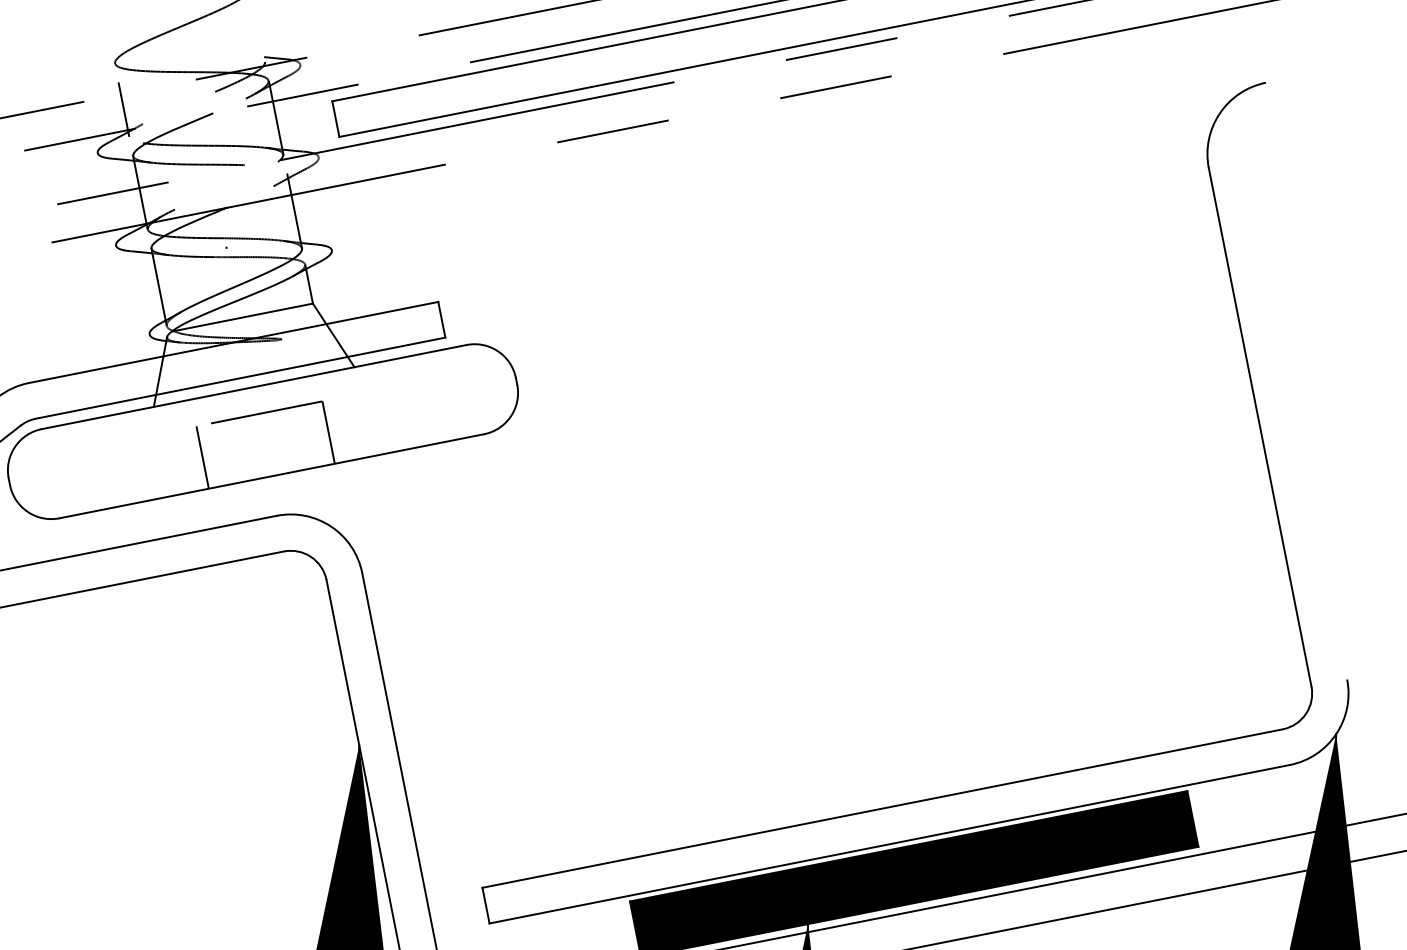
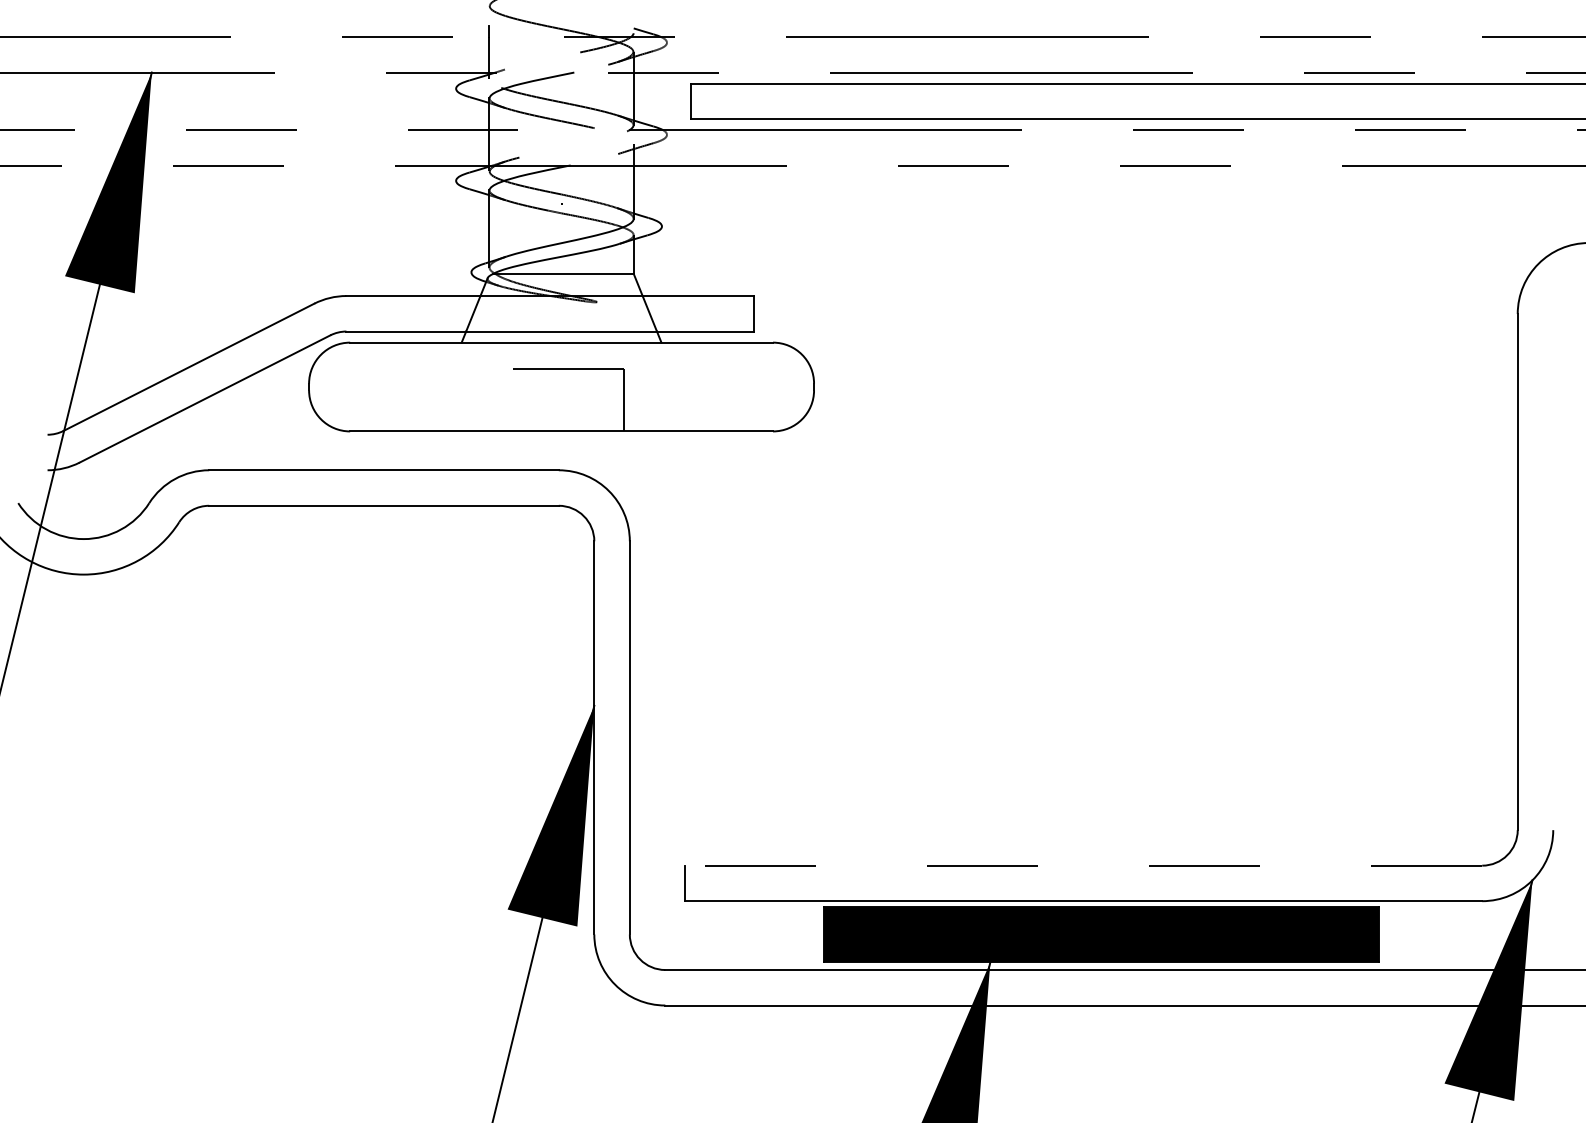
line: (202, 457) -> (498, 400), removed
line: (882, 808) -> (1083, 865), solid -> dashed

